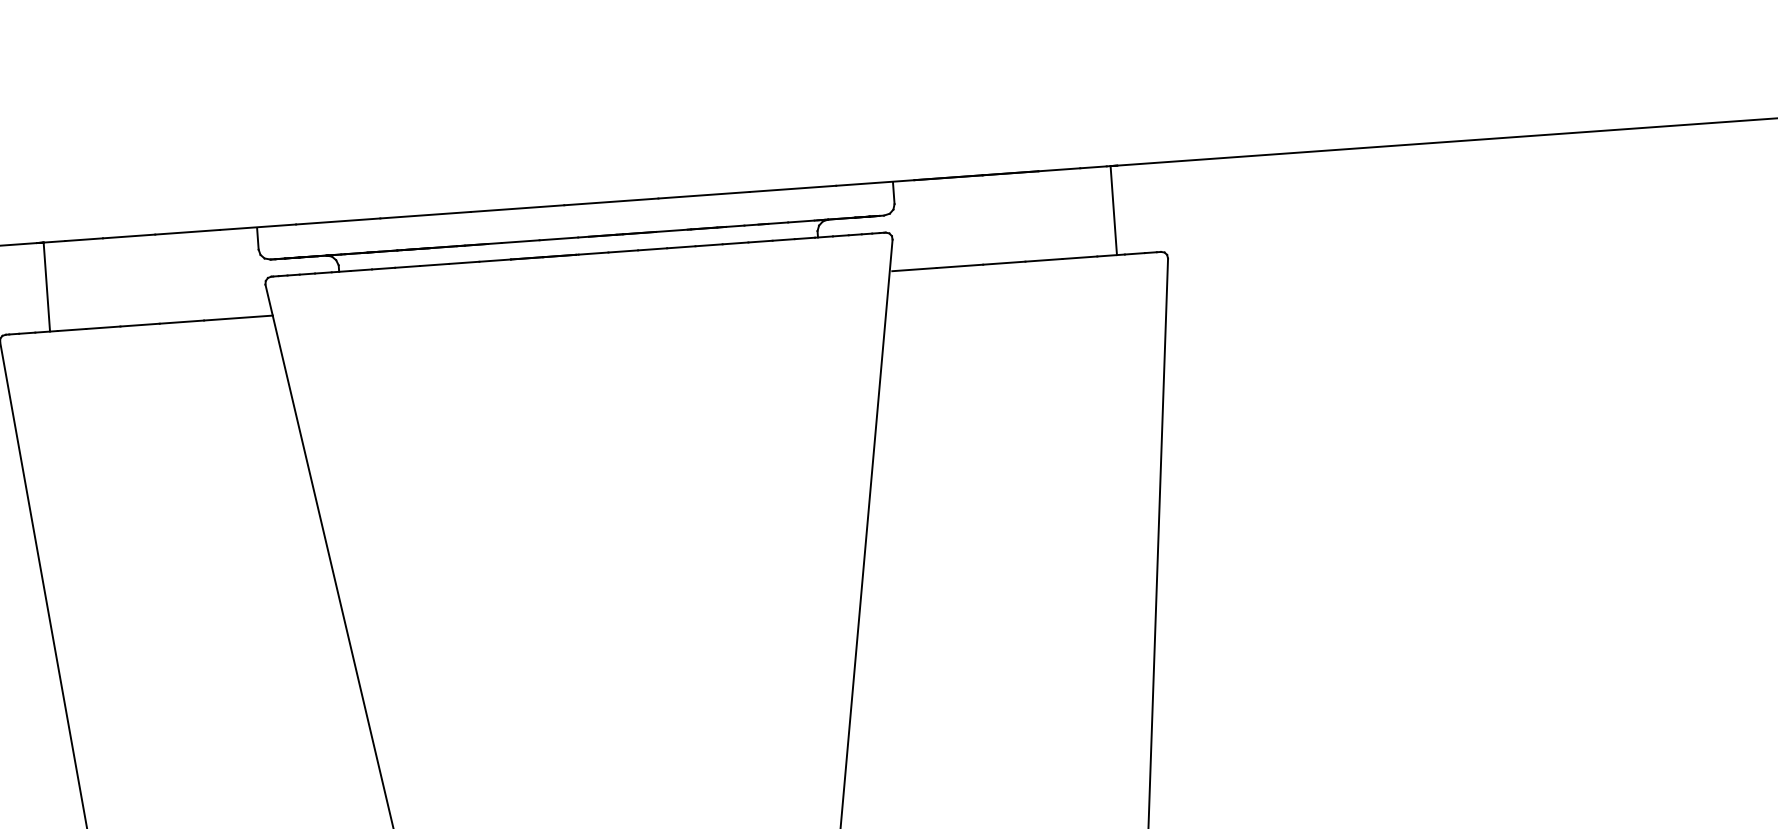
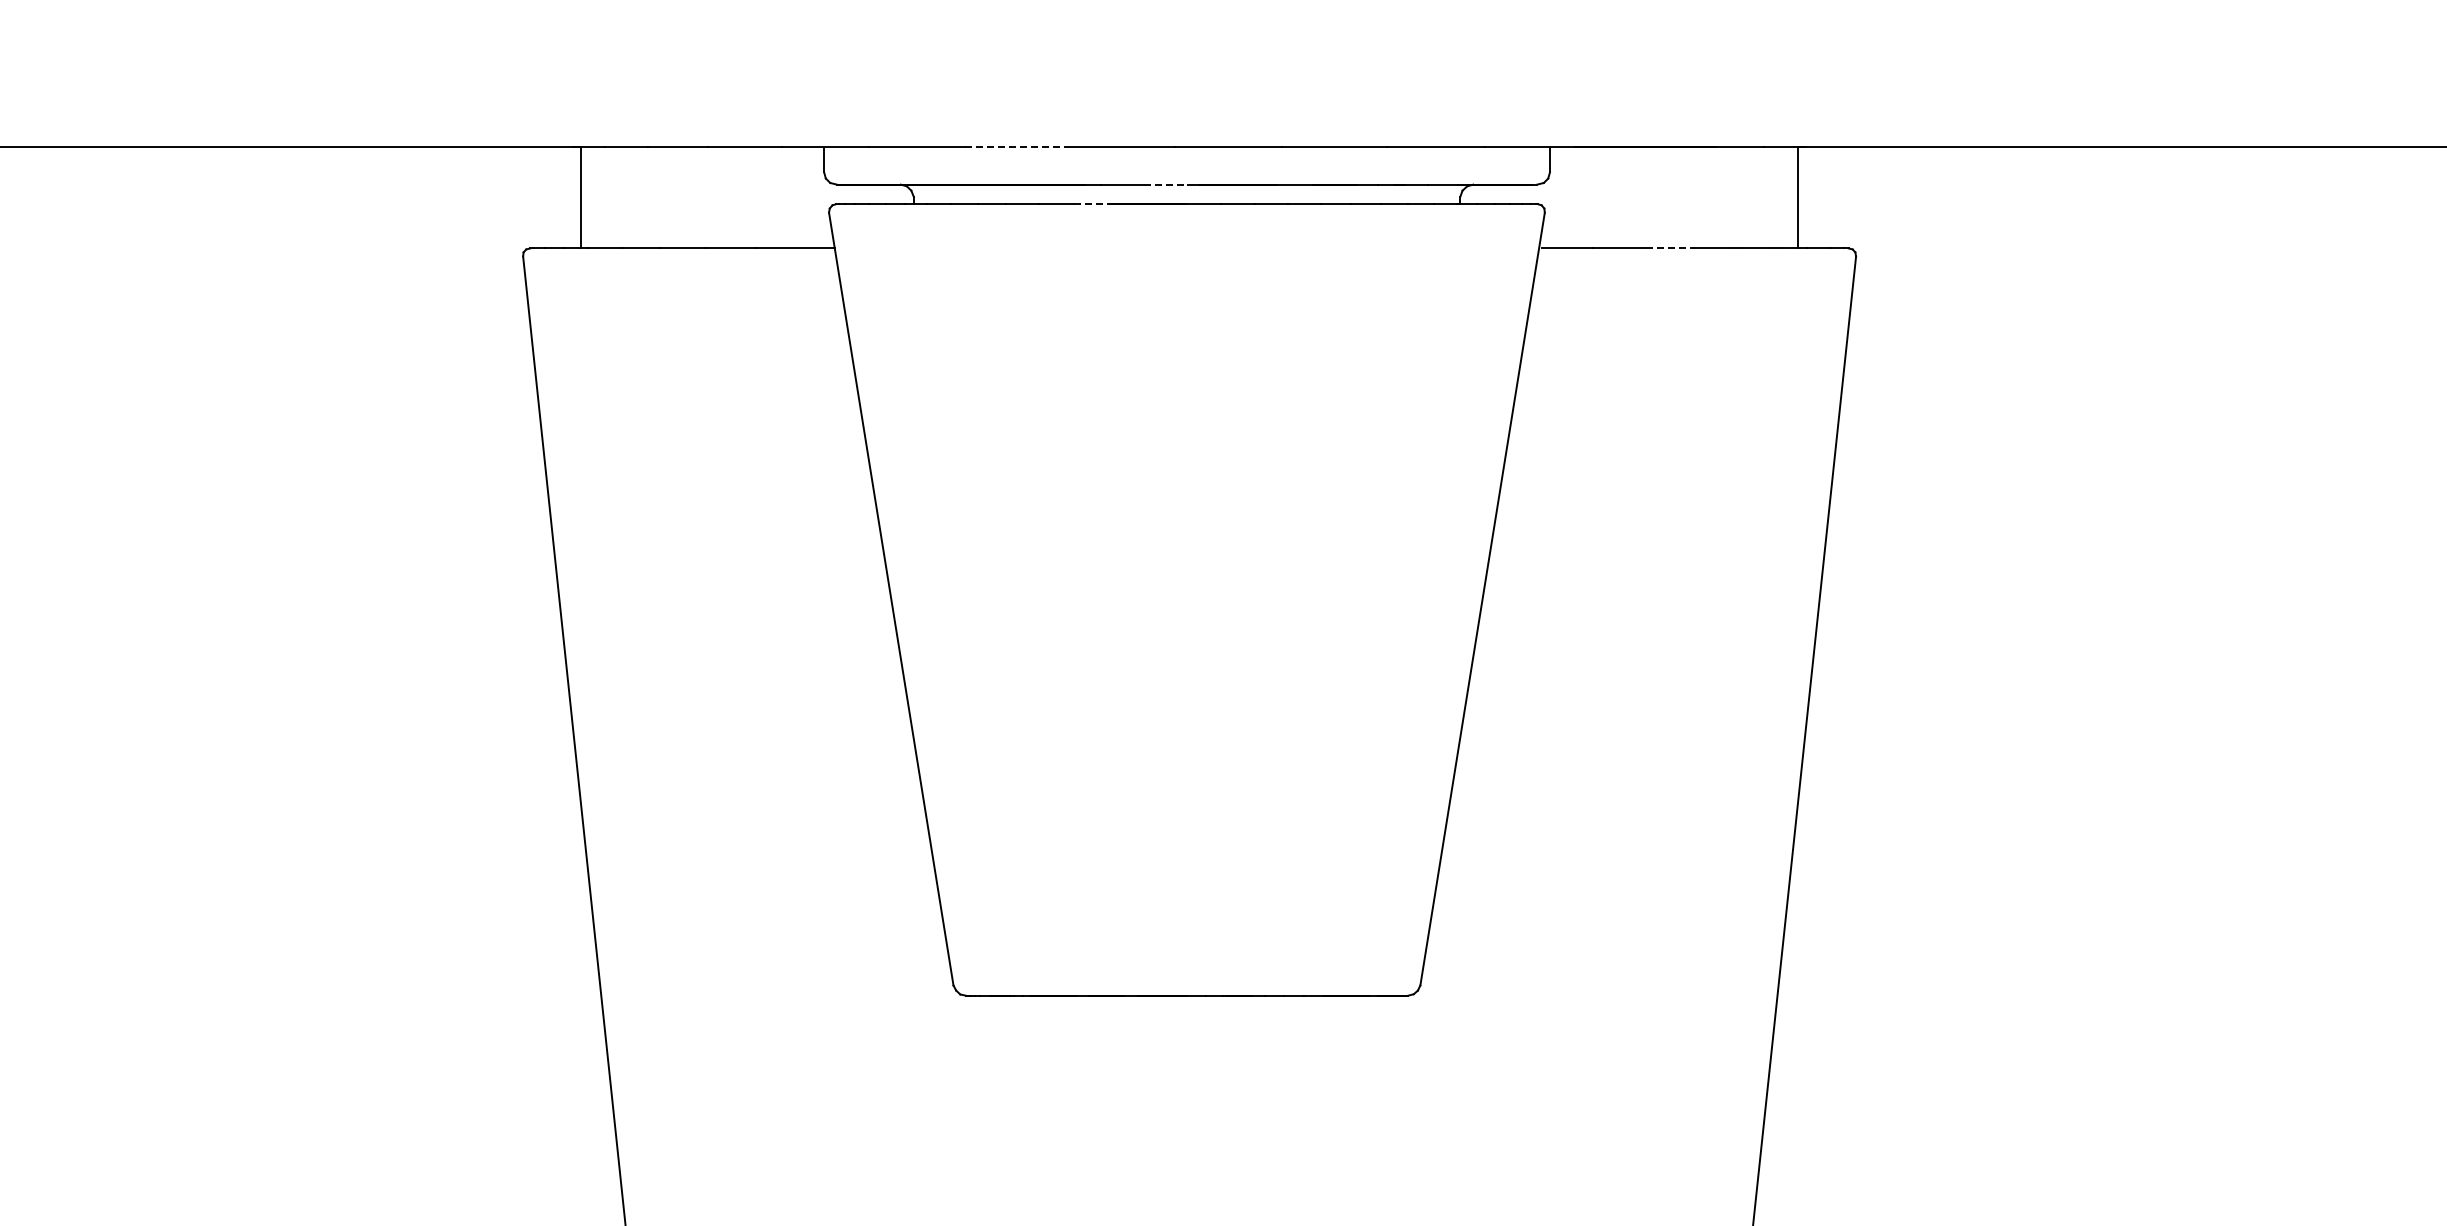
line: (425, 214) -> (1016, 146), solid -> dashed
line: (559, 238) -> (1166, 184), solid -> dashed
line: (495, 260) -> (1092, 204), solid -> dashed
line: (1004, 263) -> (1670, 248), solid -> dashed

